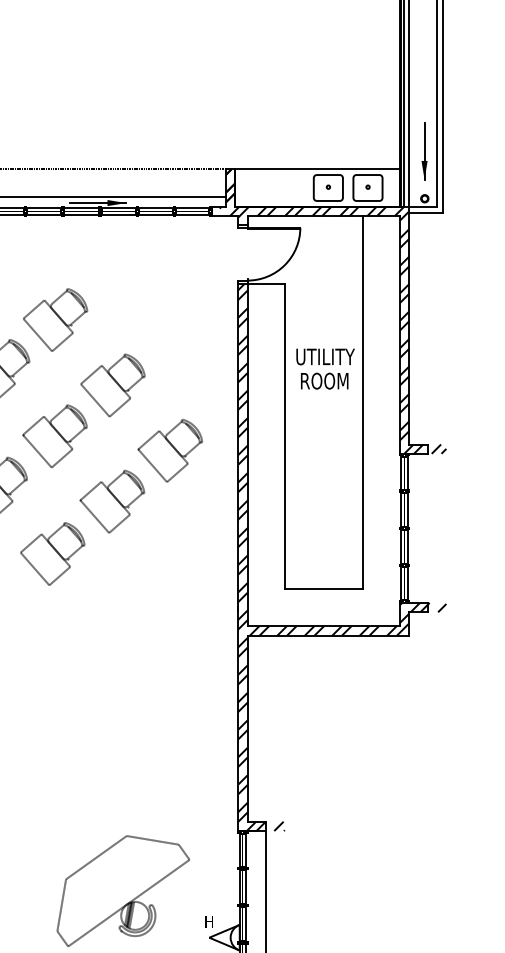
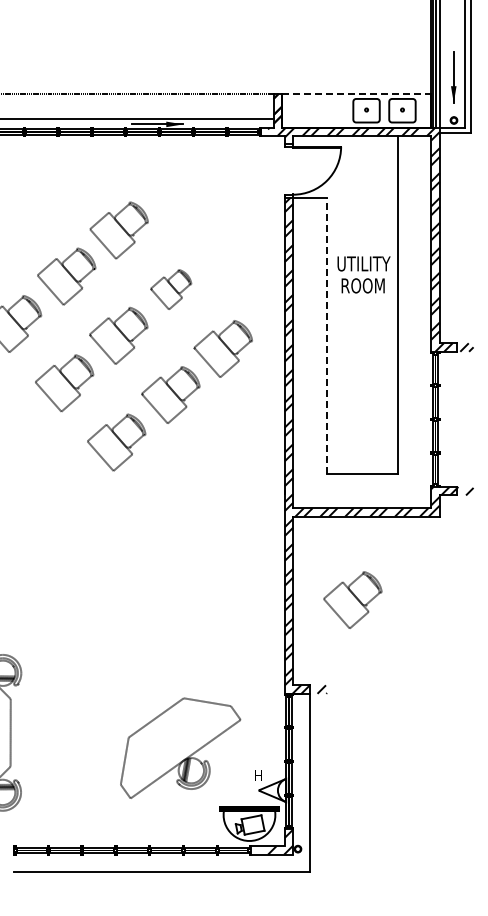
line: (317, 168) -> (356, 93), solid -> dashed
part: (112, 385) -> (170, 289), size x0.7
line: (285, 435) -> (327, 335), solid -> dashed
part: (312, 727) -> (352, 599), added

